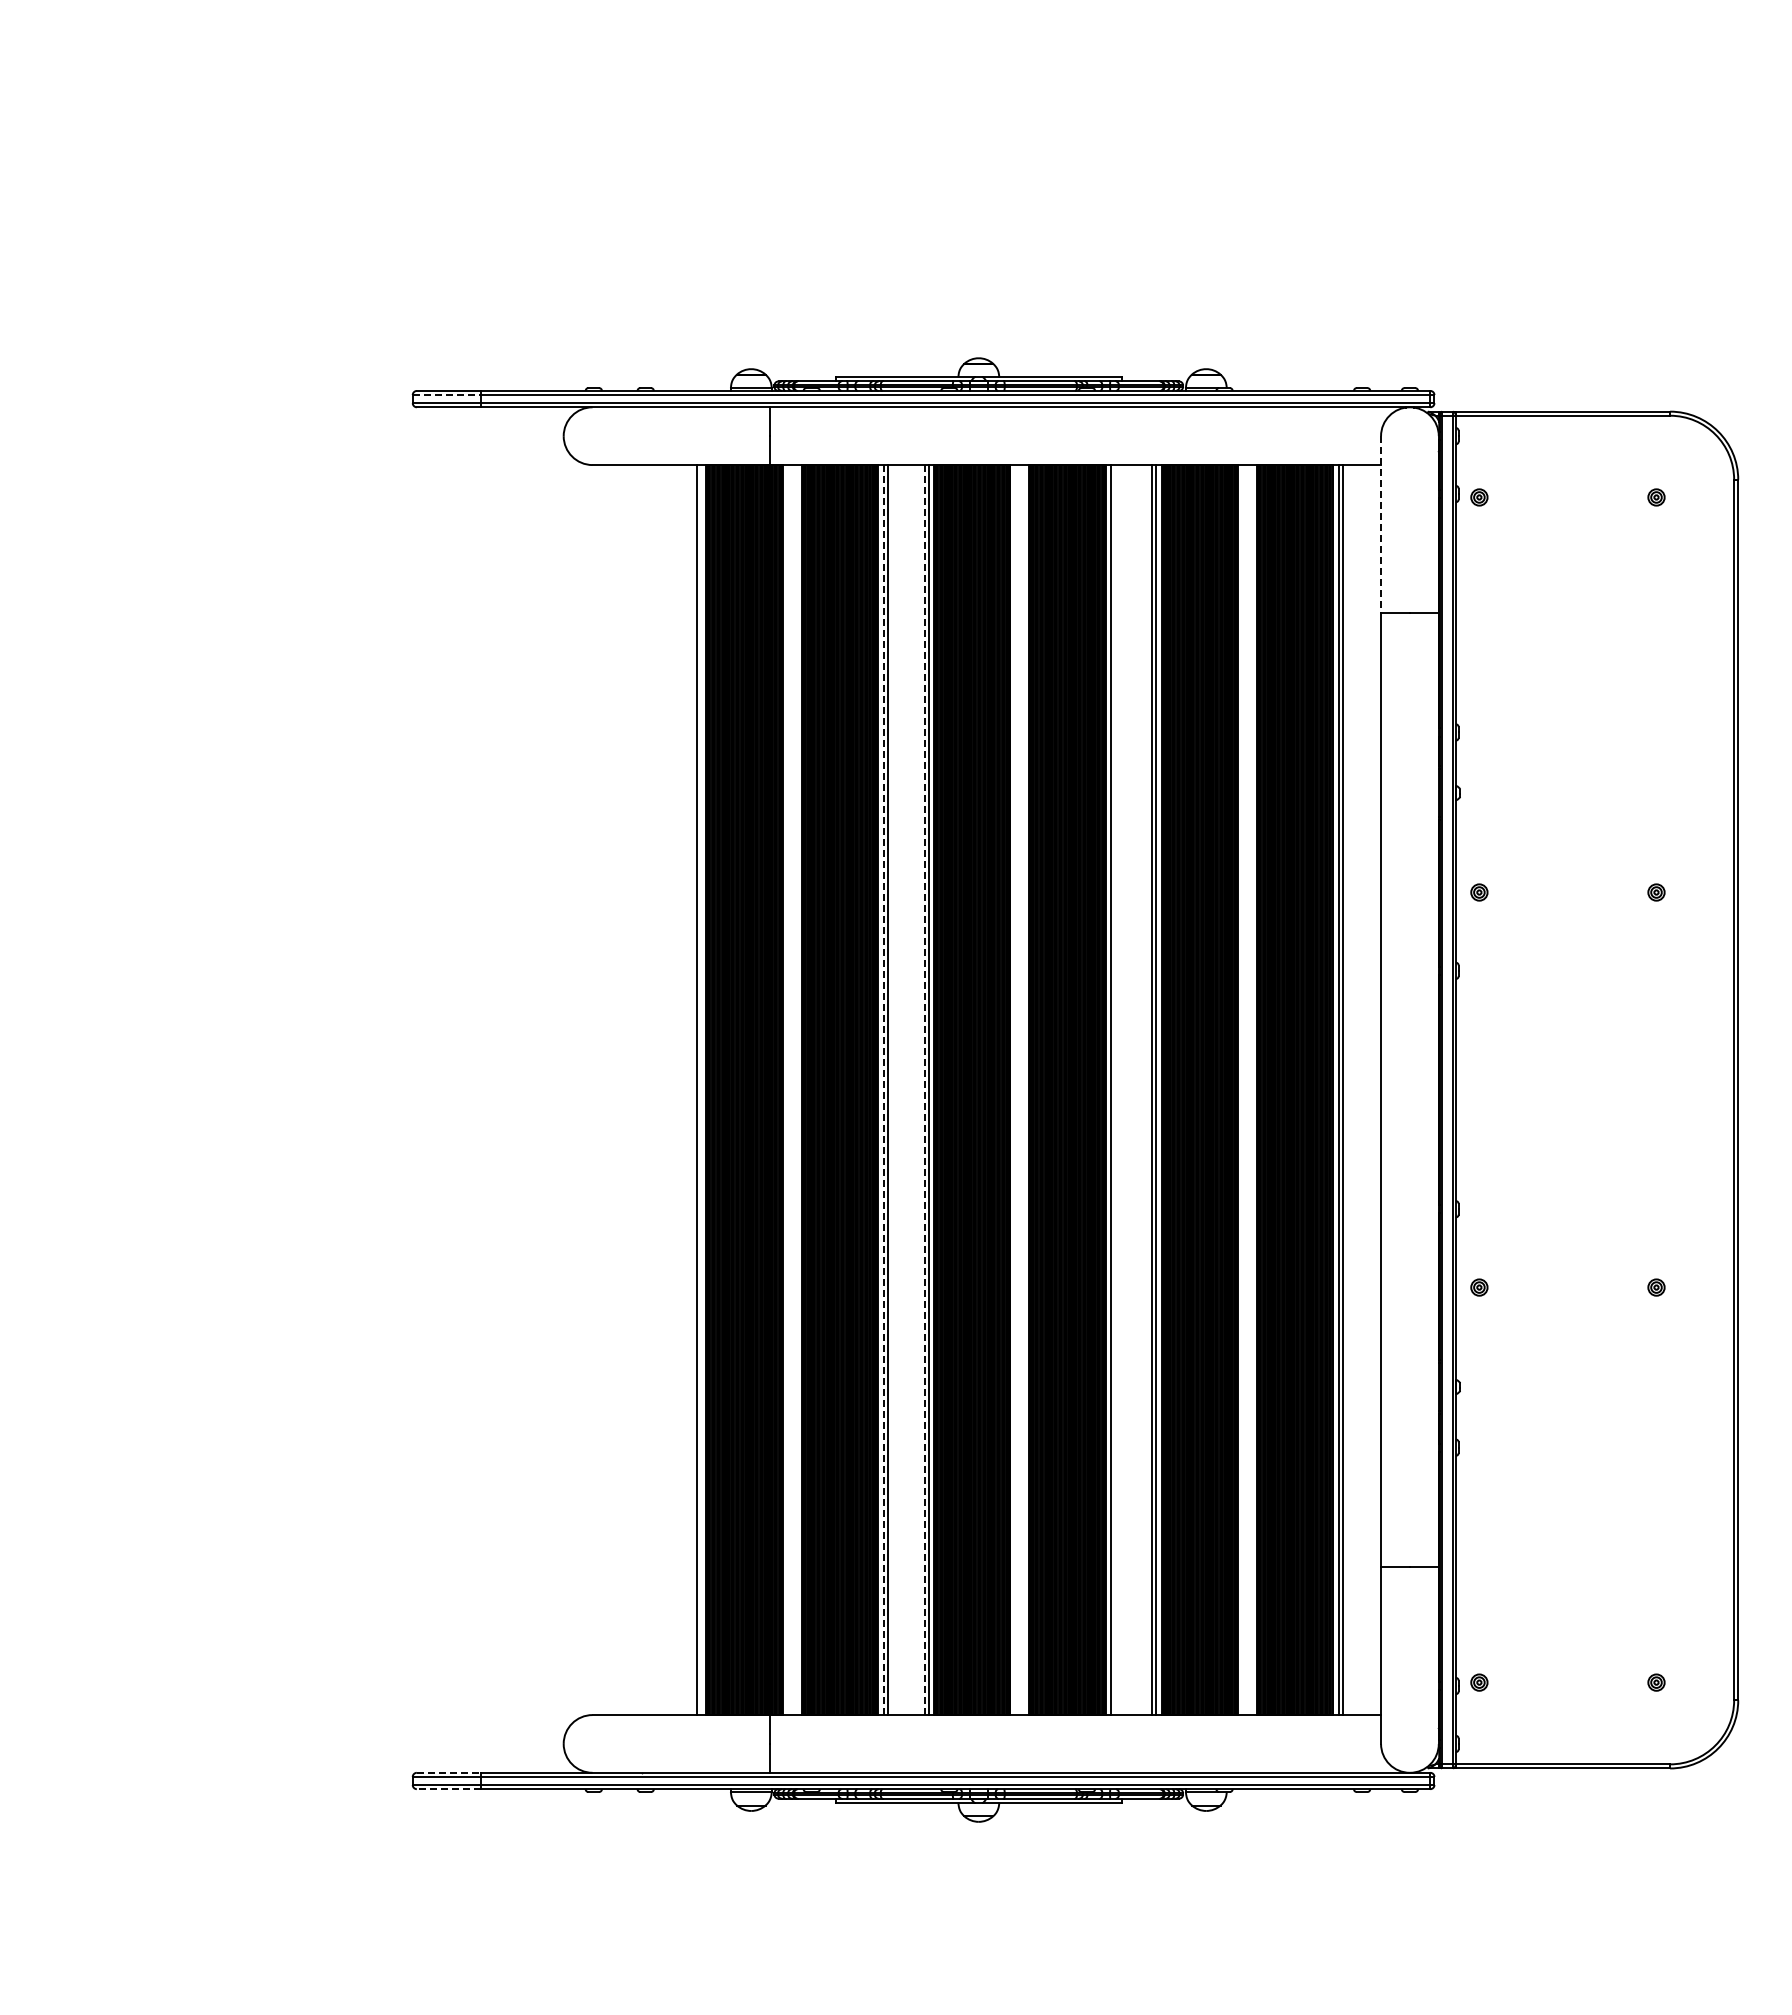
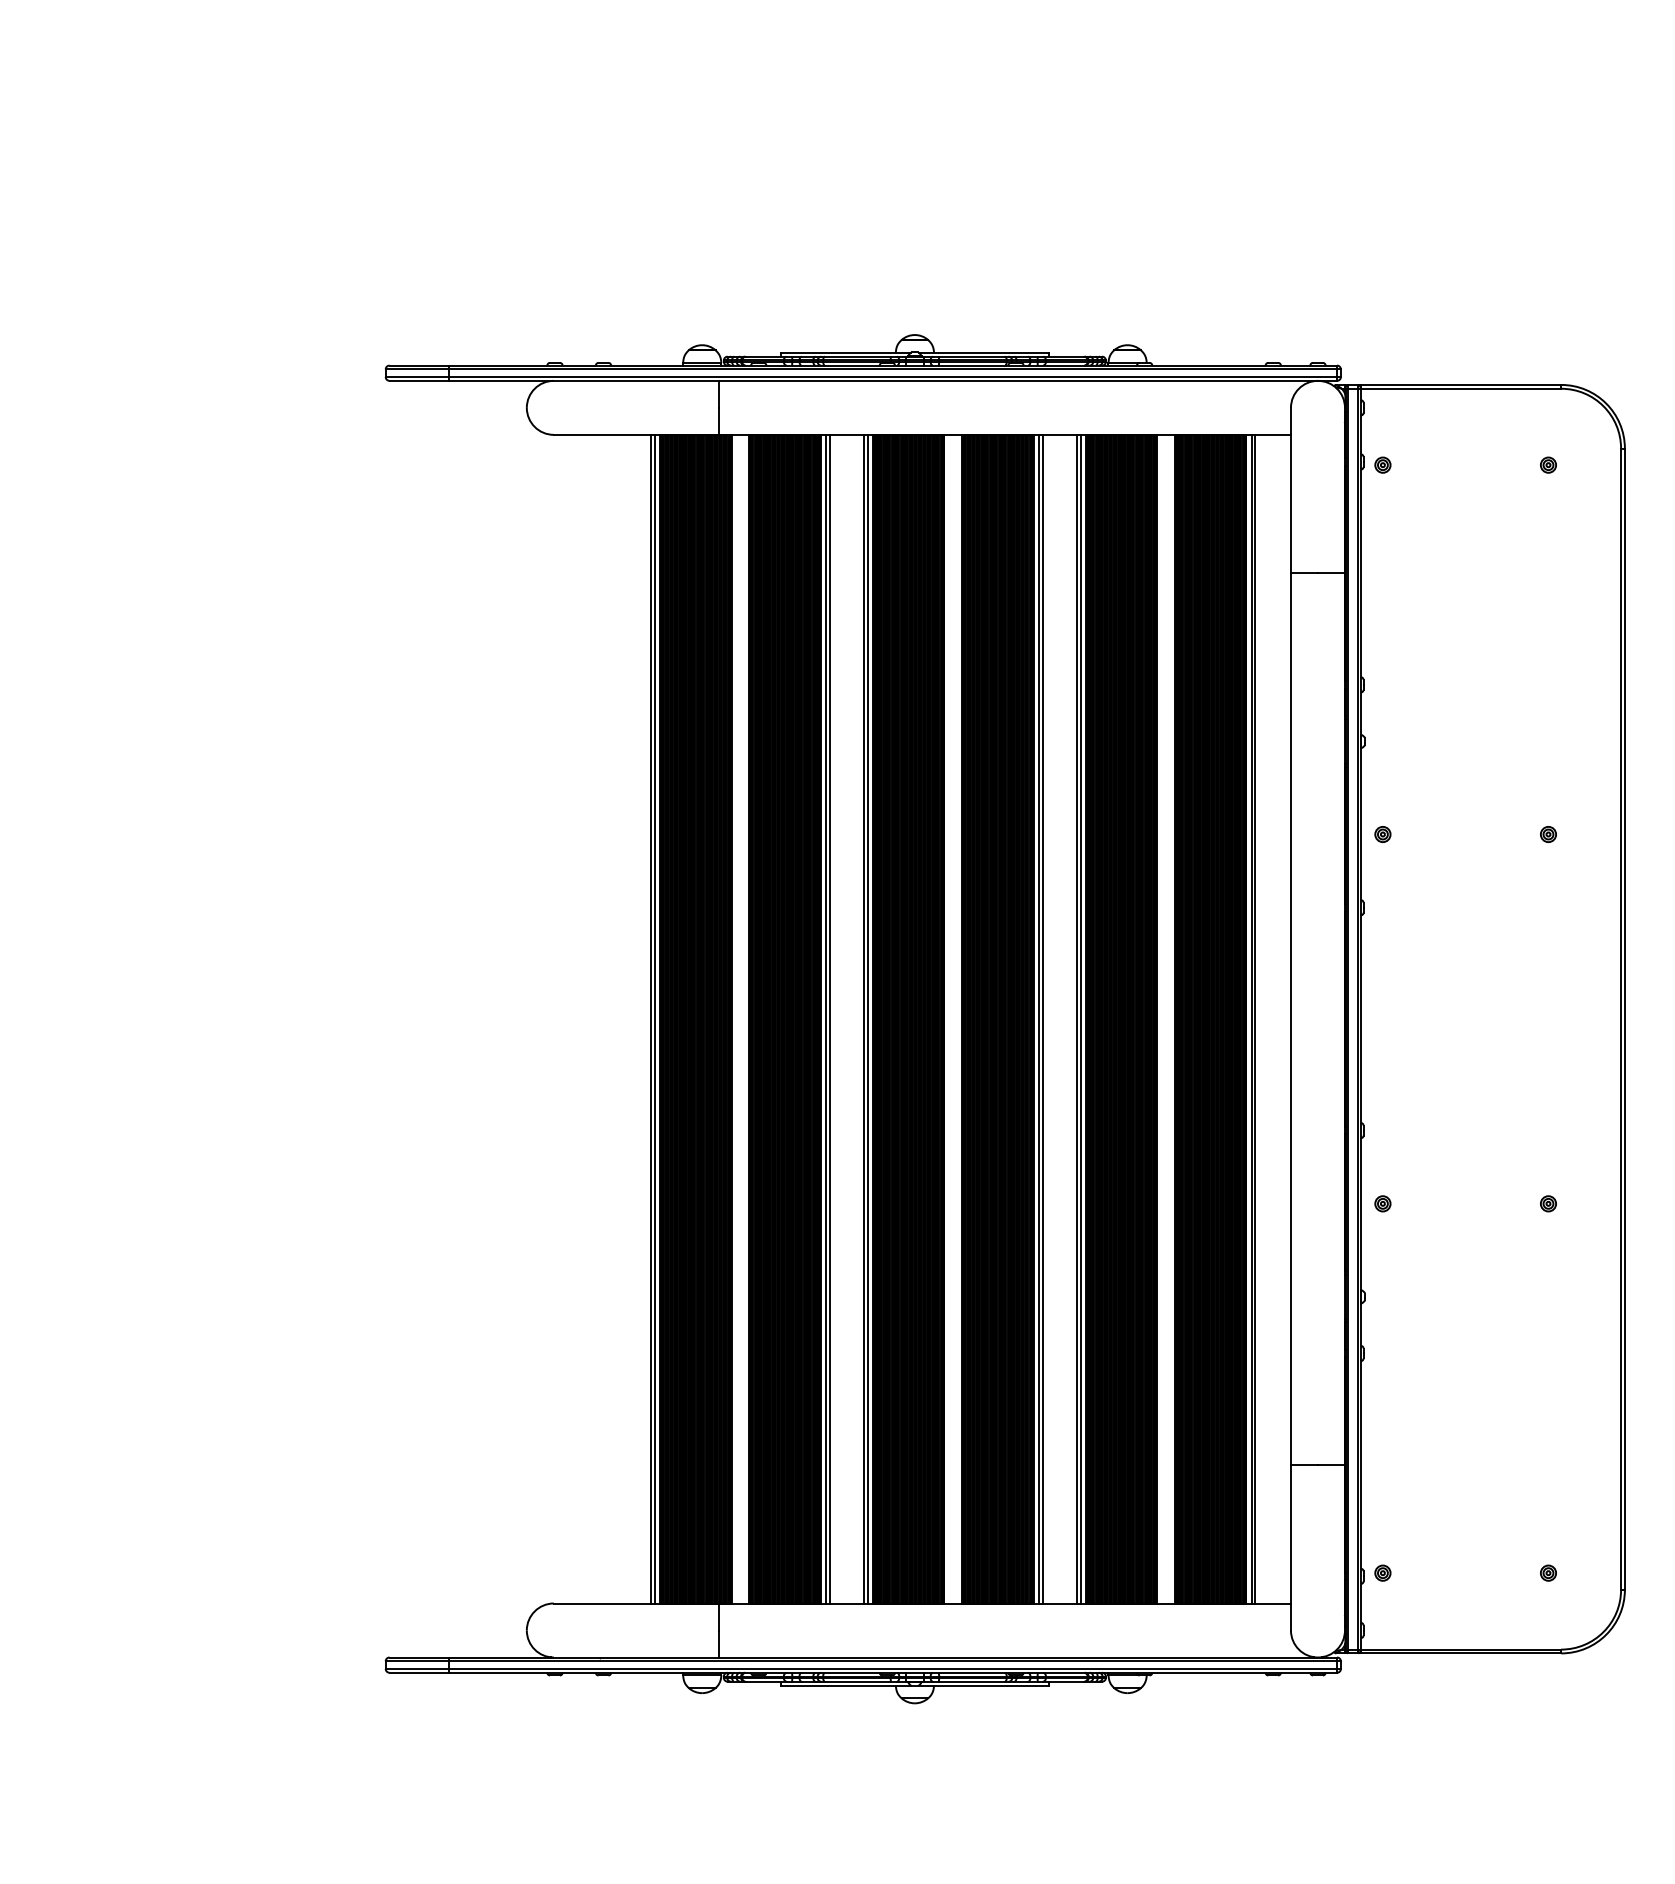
line: (447, 395) -> (418, 369), dashed -> solid
line: (1381, 524) -> (1291, 490), dashed -> solid
line: (701, 1090) -> (655, 1019), added
line: (883, 1090) -> (825, 1019), dashed -> solid
line: (924, 1090) -> (864, 1019), dashed -> solid
line: (1115, 1090) -> (1042, 1019), added
line: (449, 1772) -> (420, 1657), dashed -> solid
line: (448, 1789) -> (419, 1673), dashed -> solid

